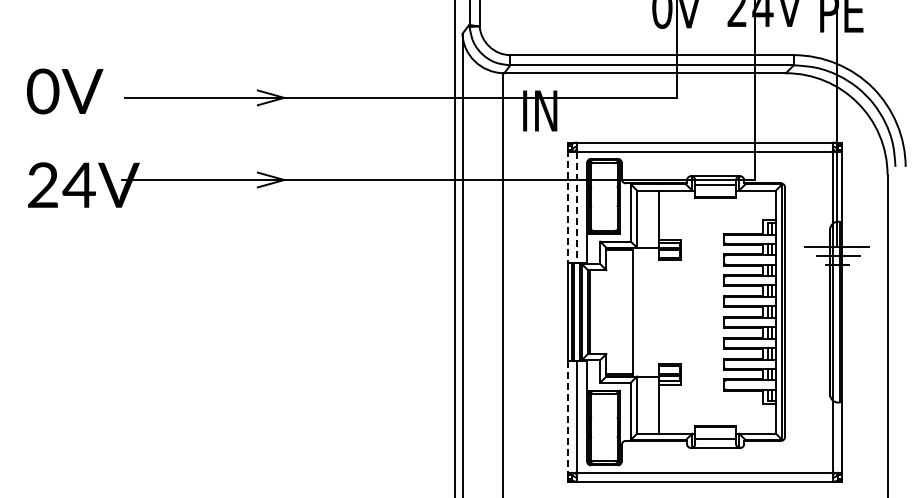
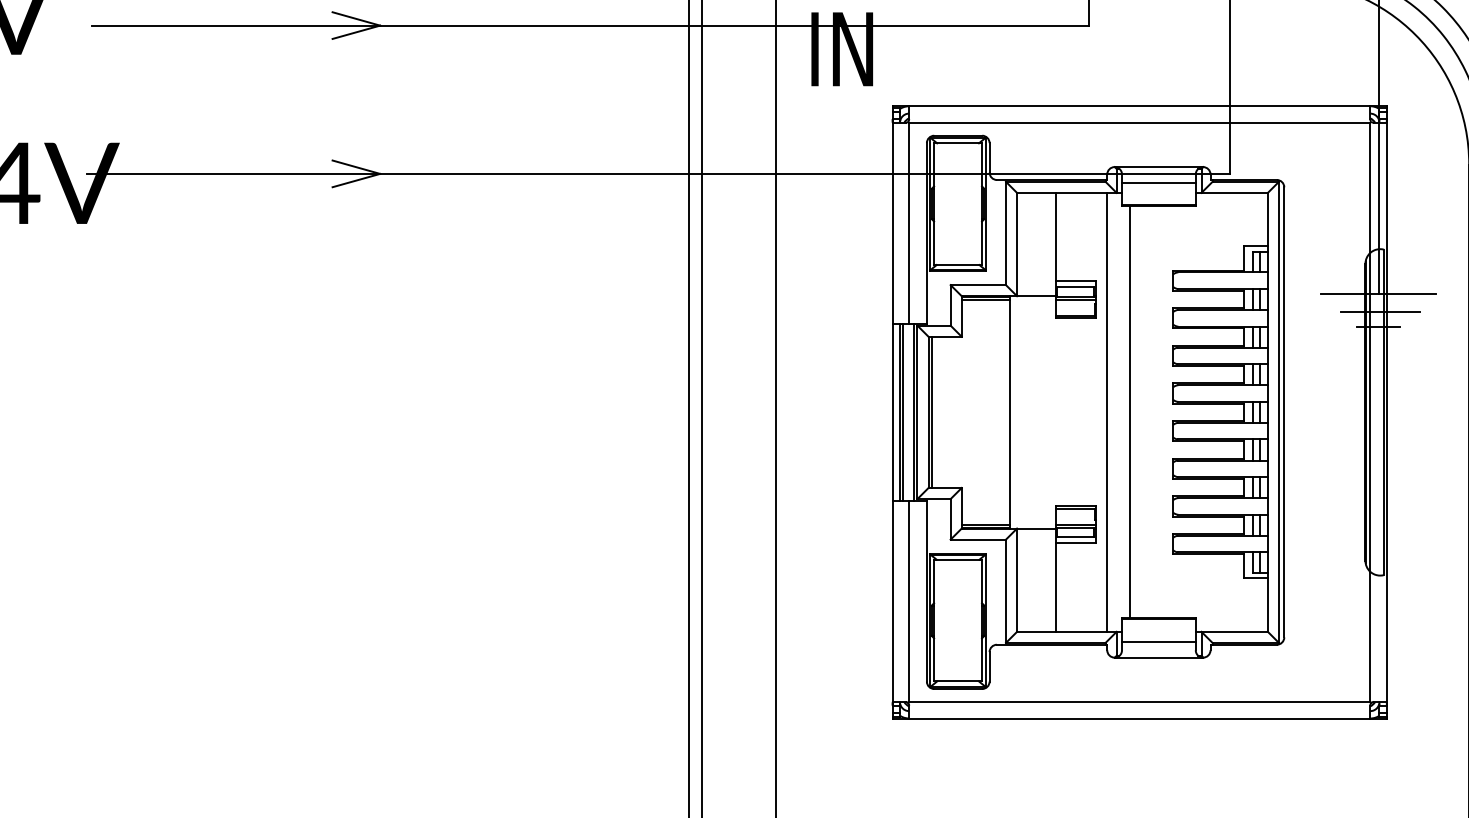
line: (568, 206) -> (893, 221), dashed -> solid
line: (577, 207) -> (909, 223), dashed -> solid
line: (687, 311) -> (1108, 411), added
line: (699, 312) -> (1129, 413), added
line: (568, 417) -> (893, 602), dashed -> solid

